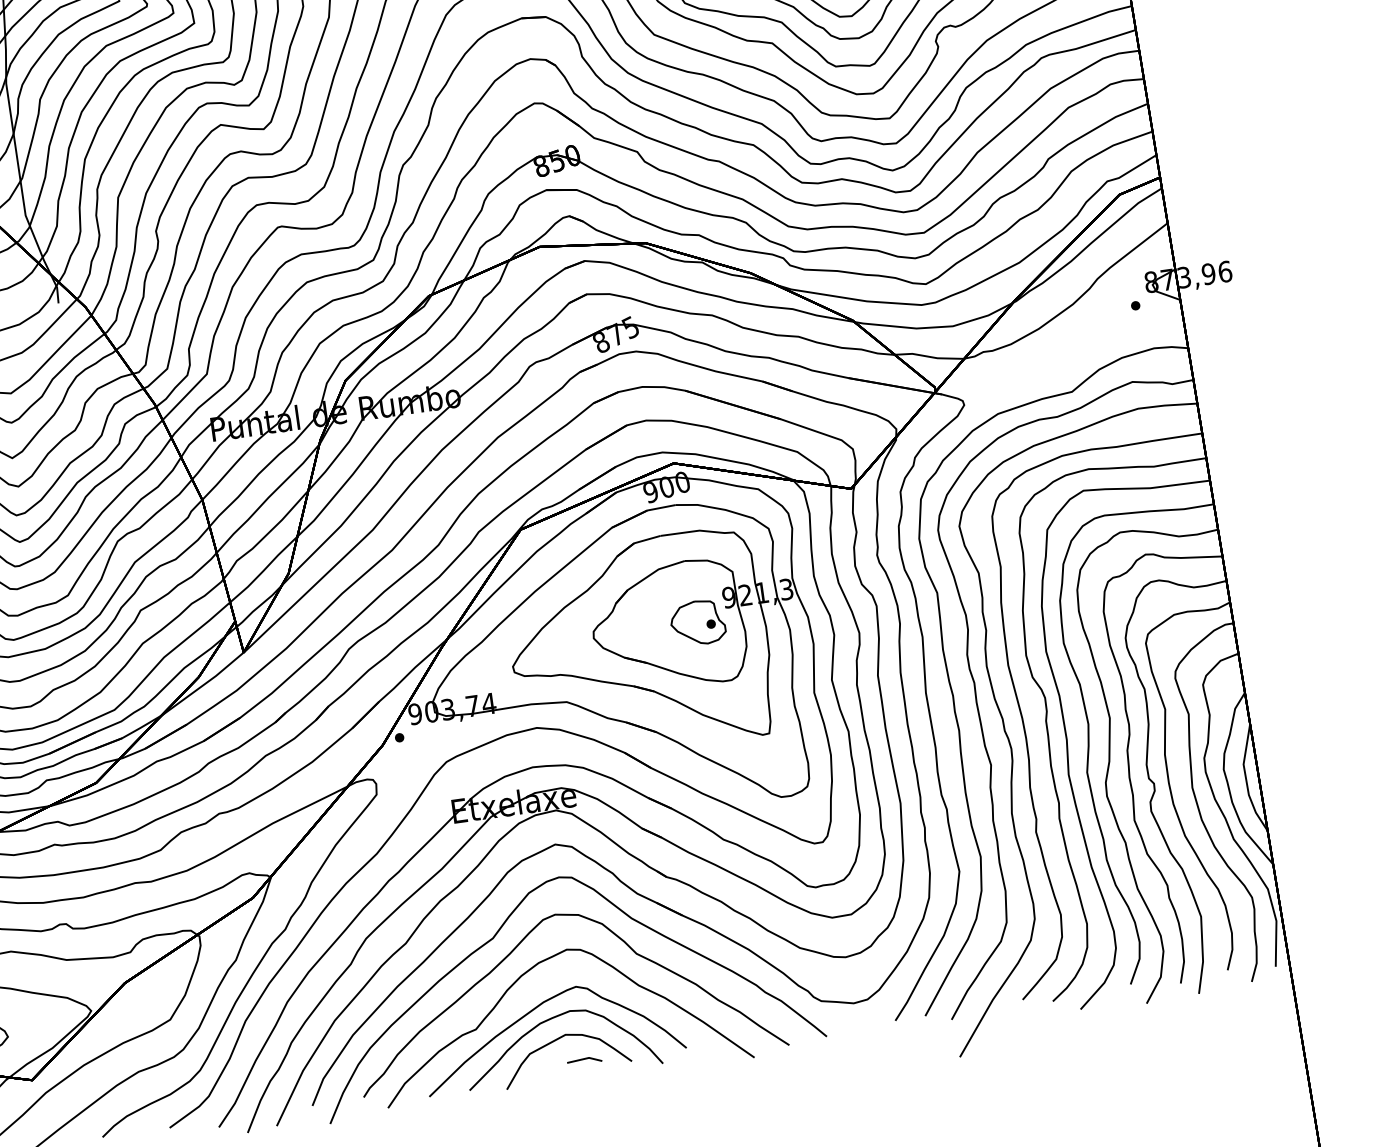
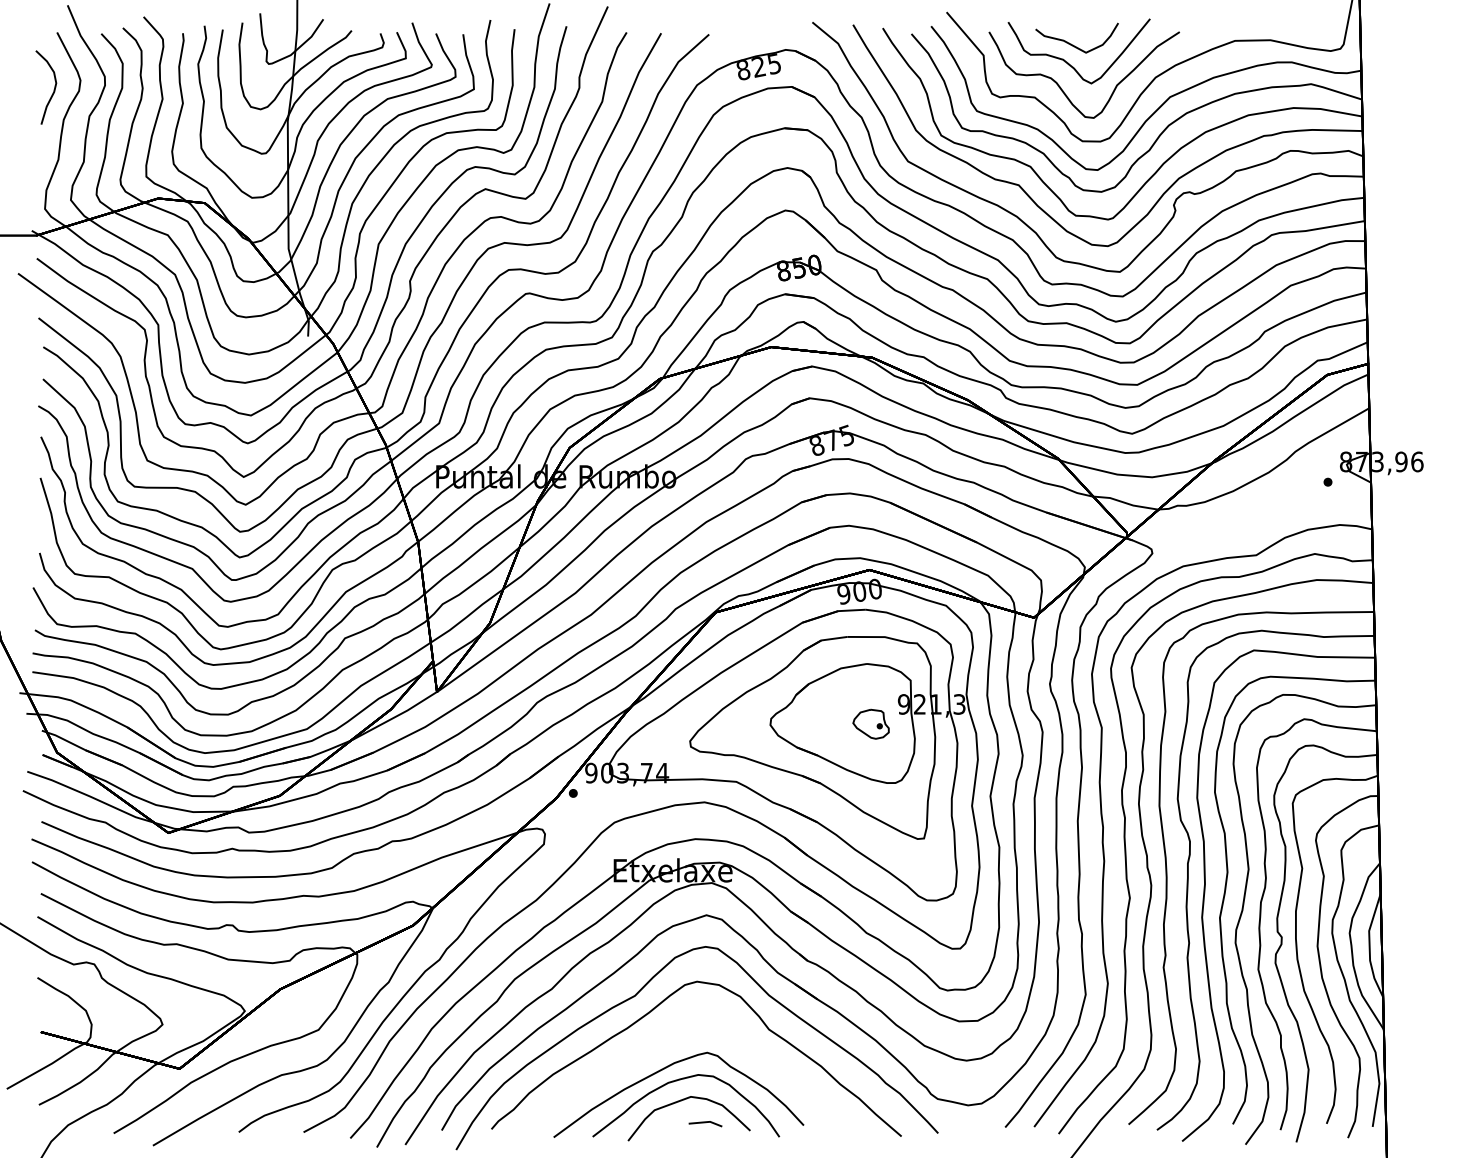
part: (697, 622) -> (870, 723), size x0.7
curve: (528, 972) -> (664, 1032), removed

